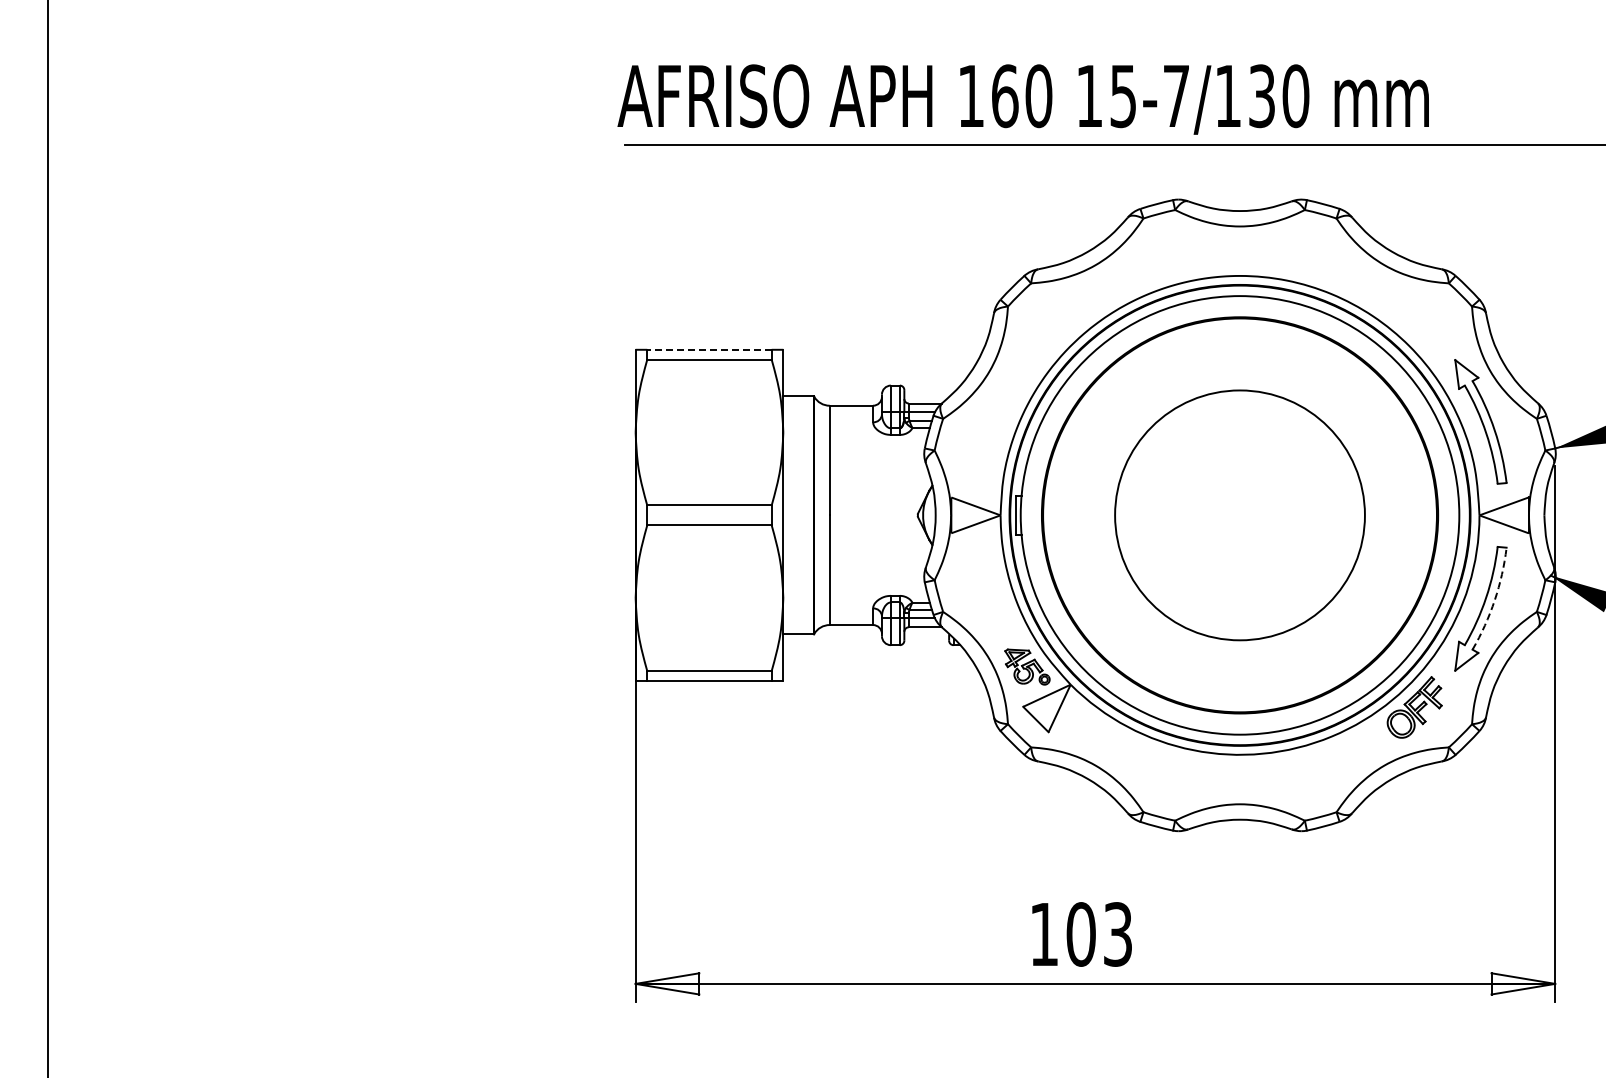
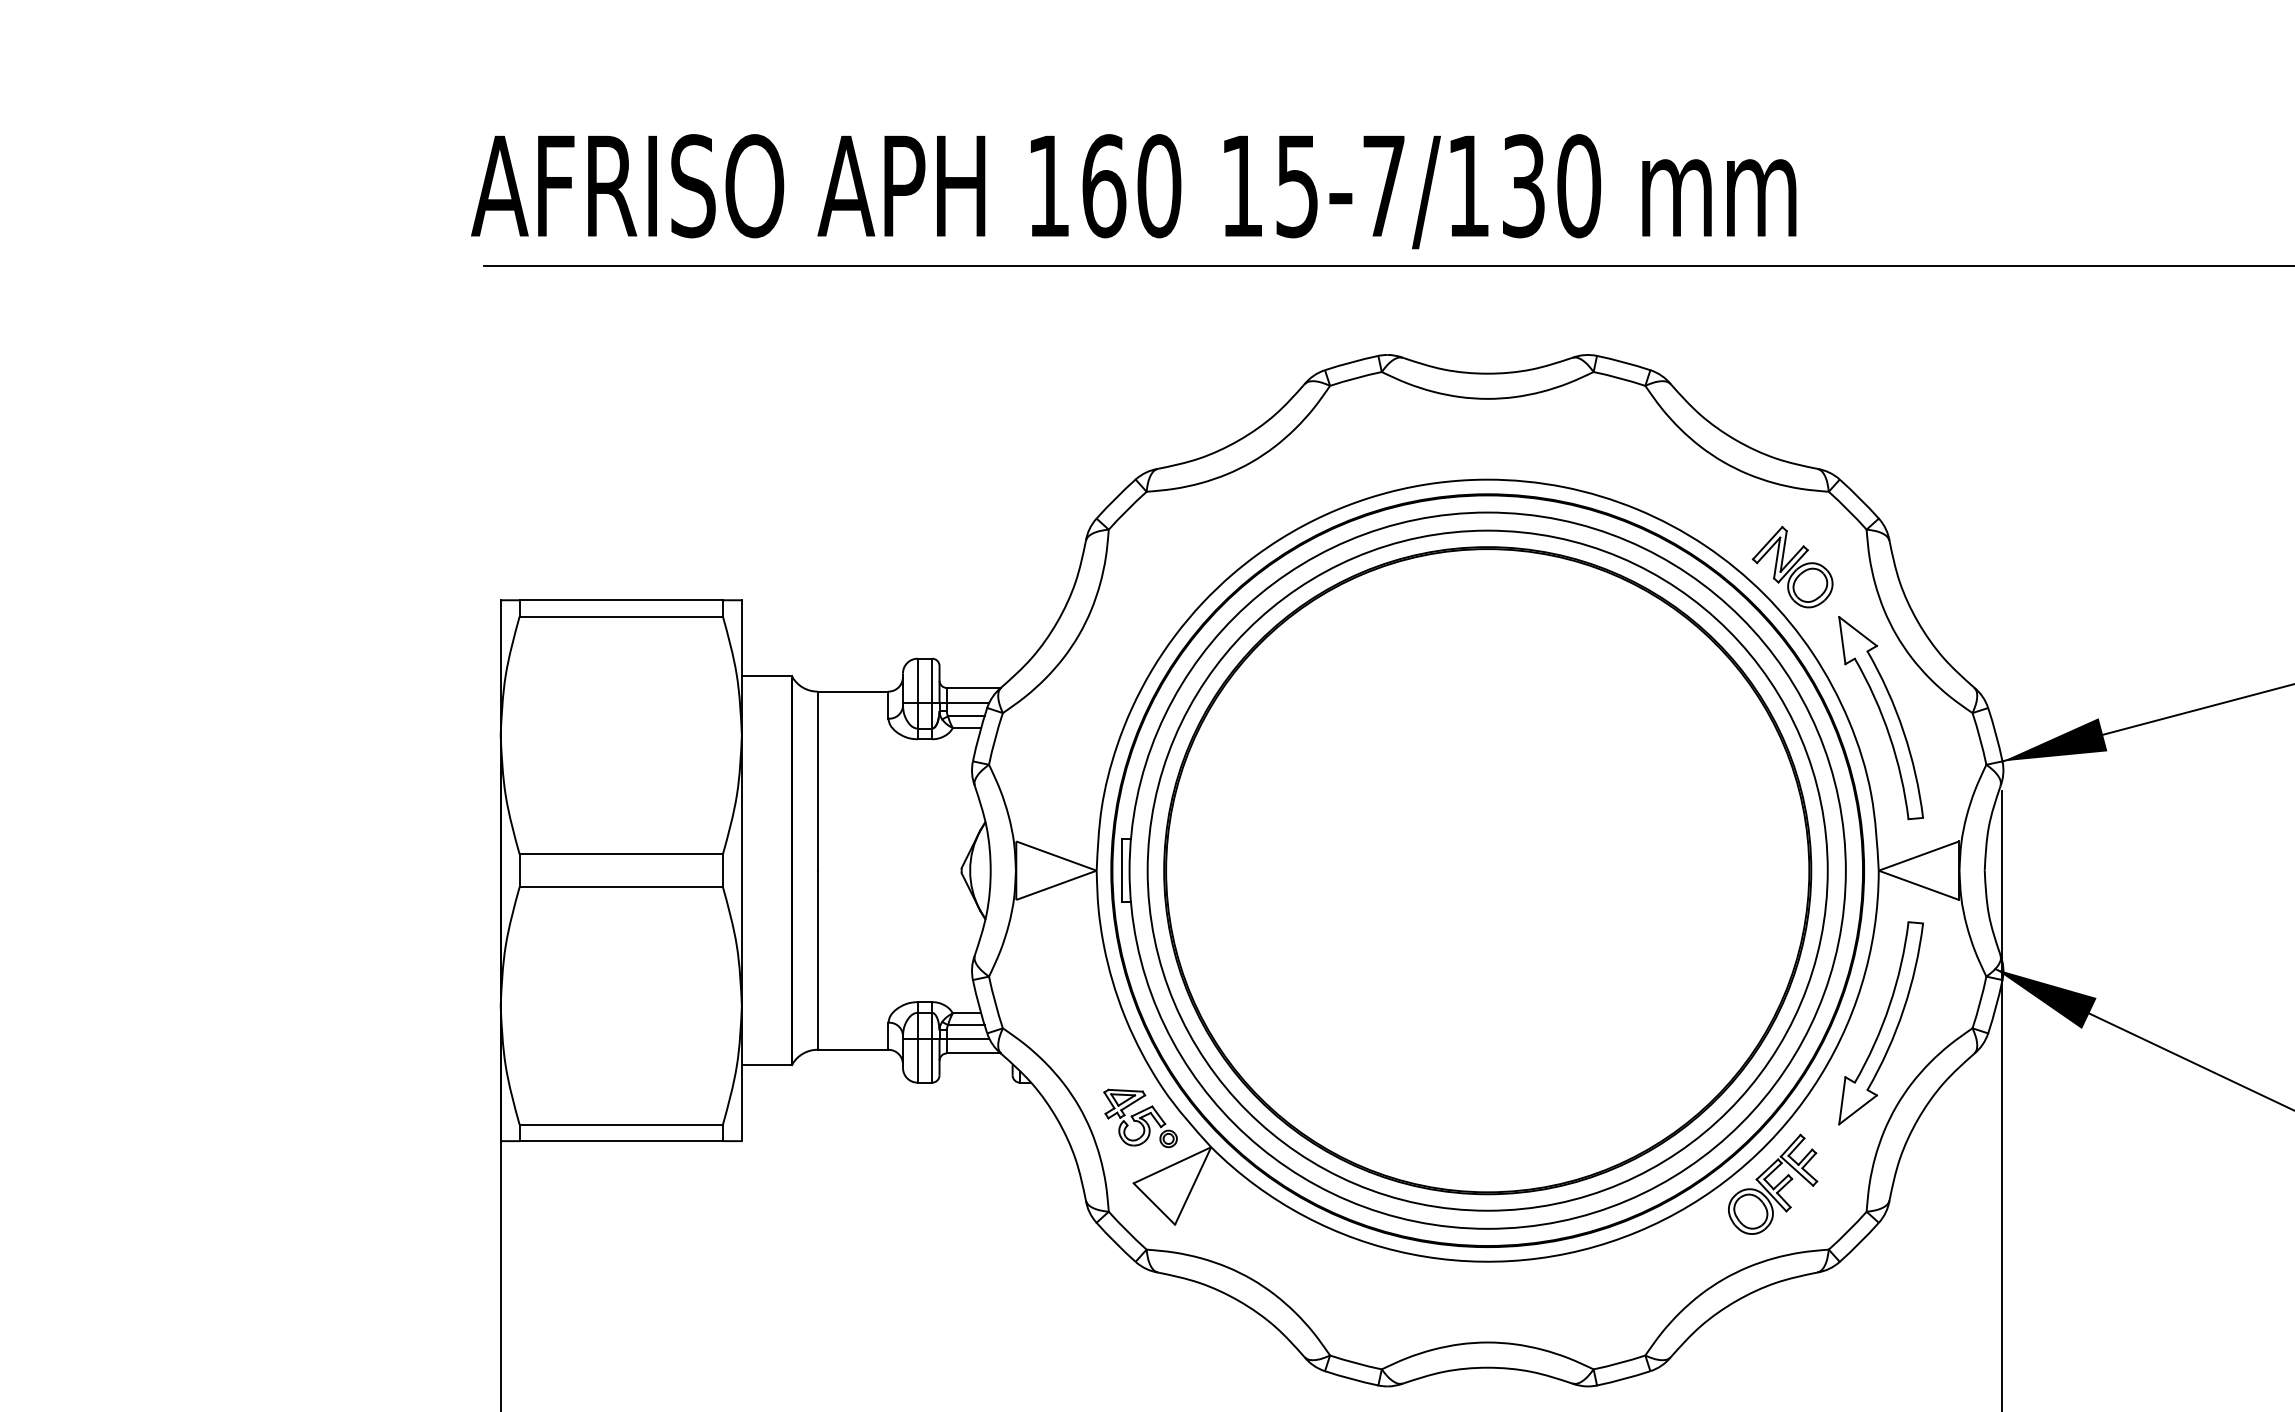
part: (1426, 329) -> (1792, 567), added
line: (708, 349) -> (619, 599), dashed -> solid
circle: (1239, 515) -> (1486, 870), size x1.67
arc: (1494, 600) -> (1903, 1009), dashed -> solid

